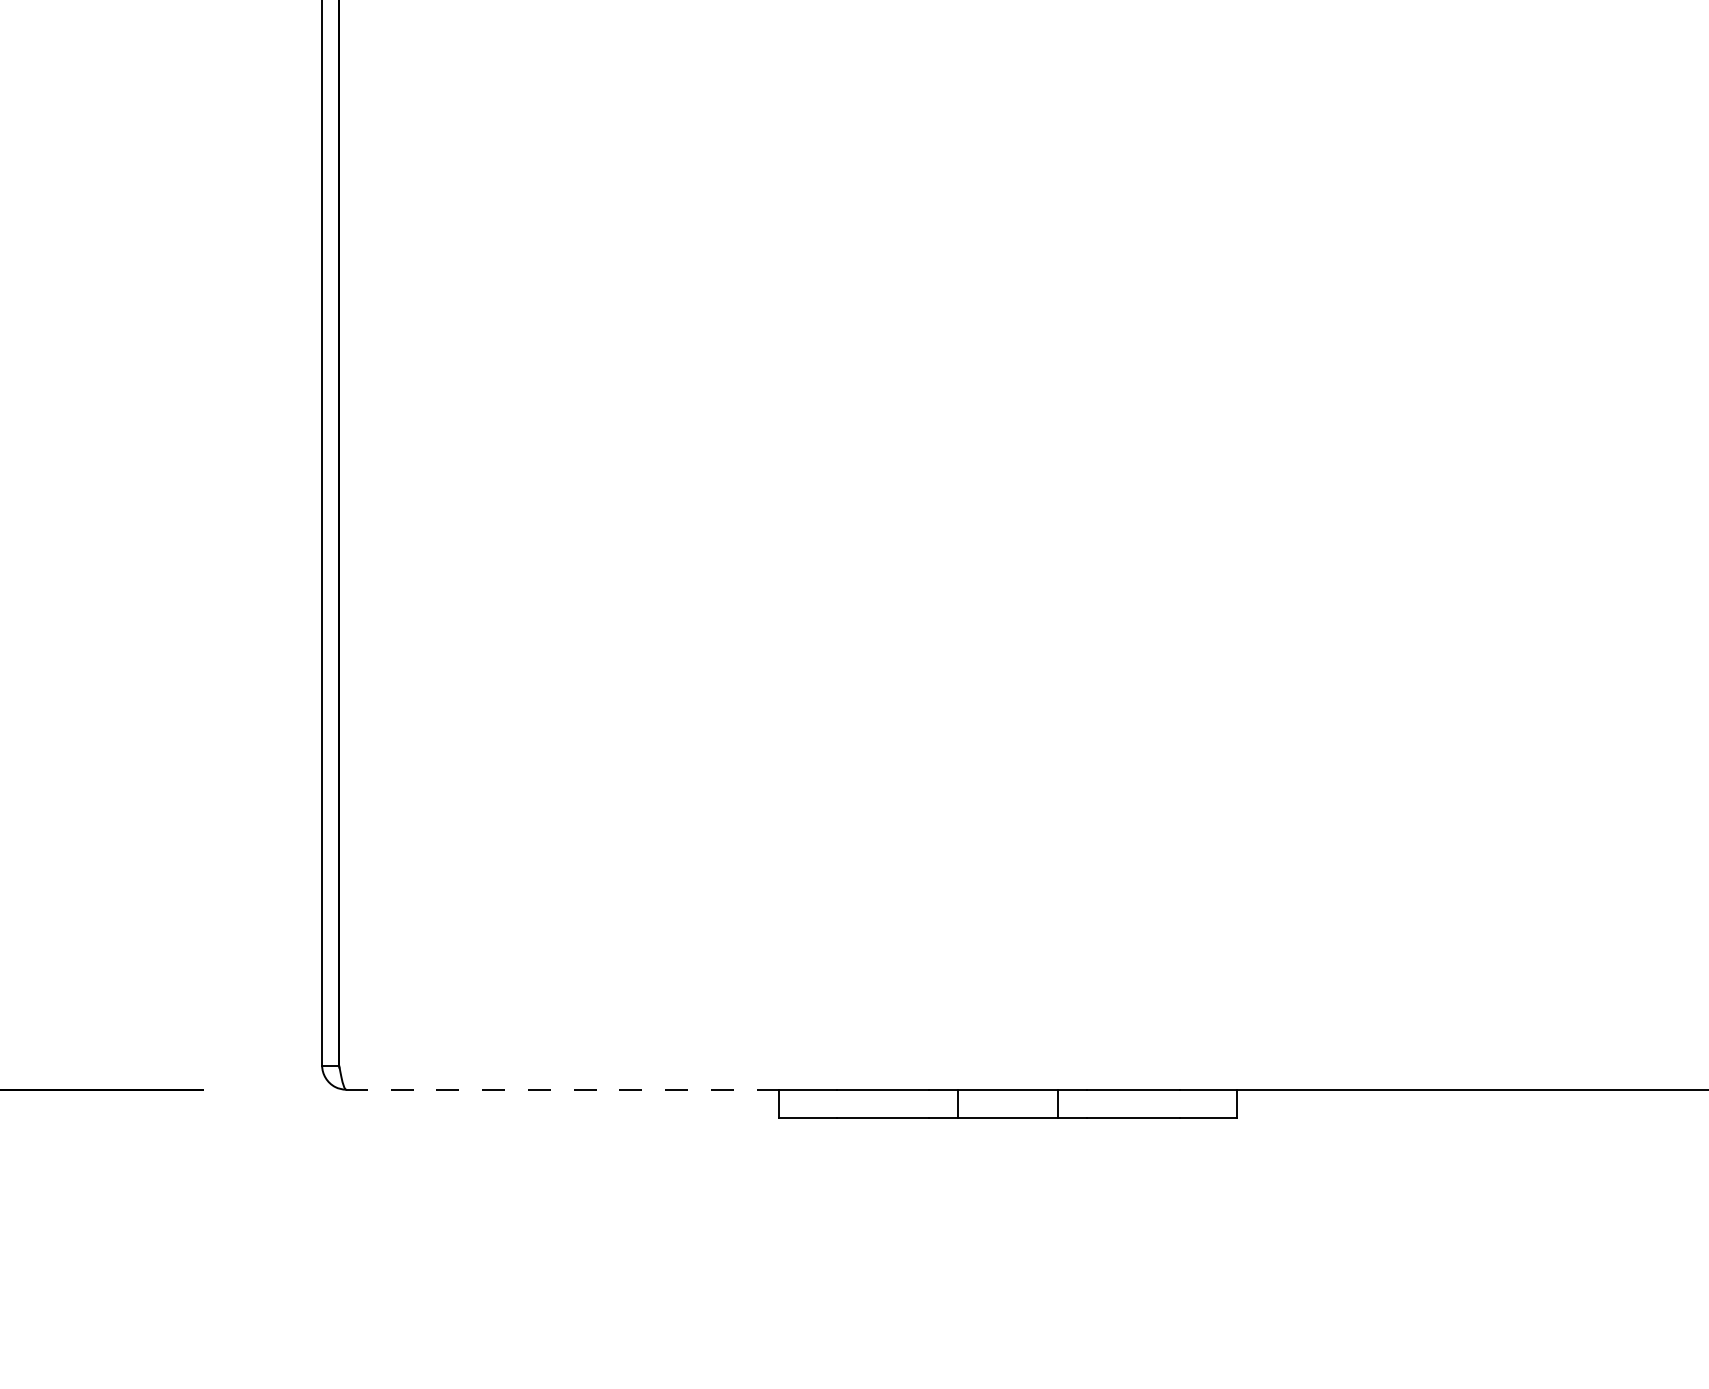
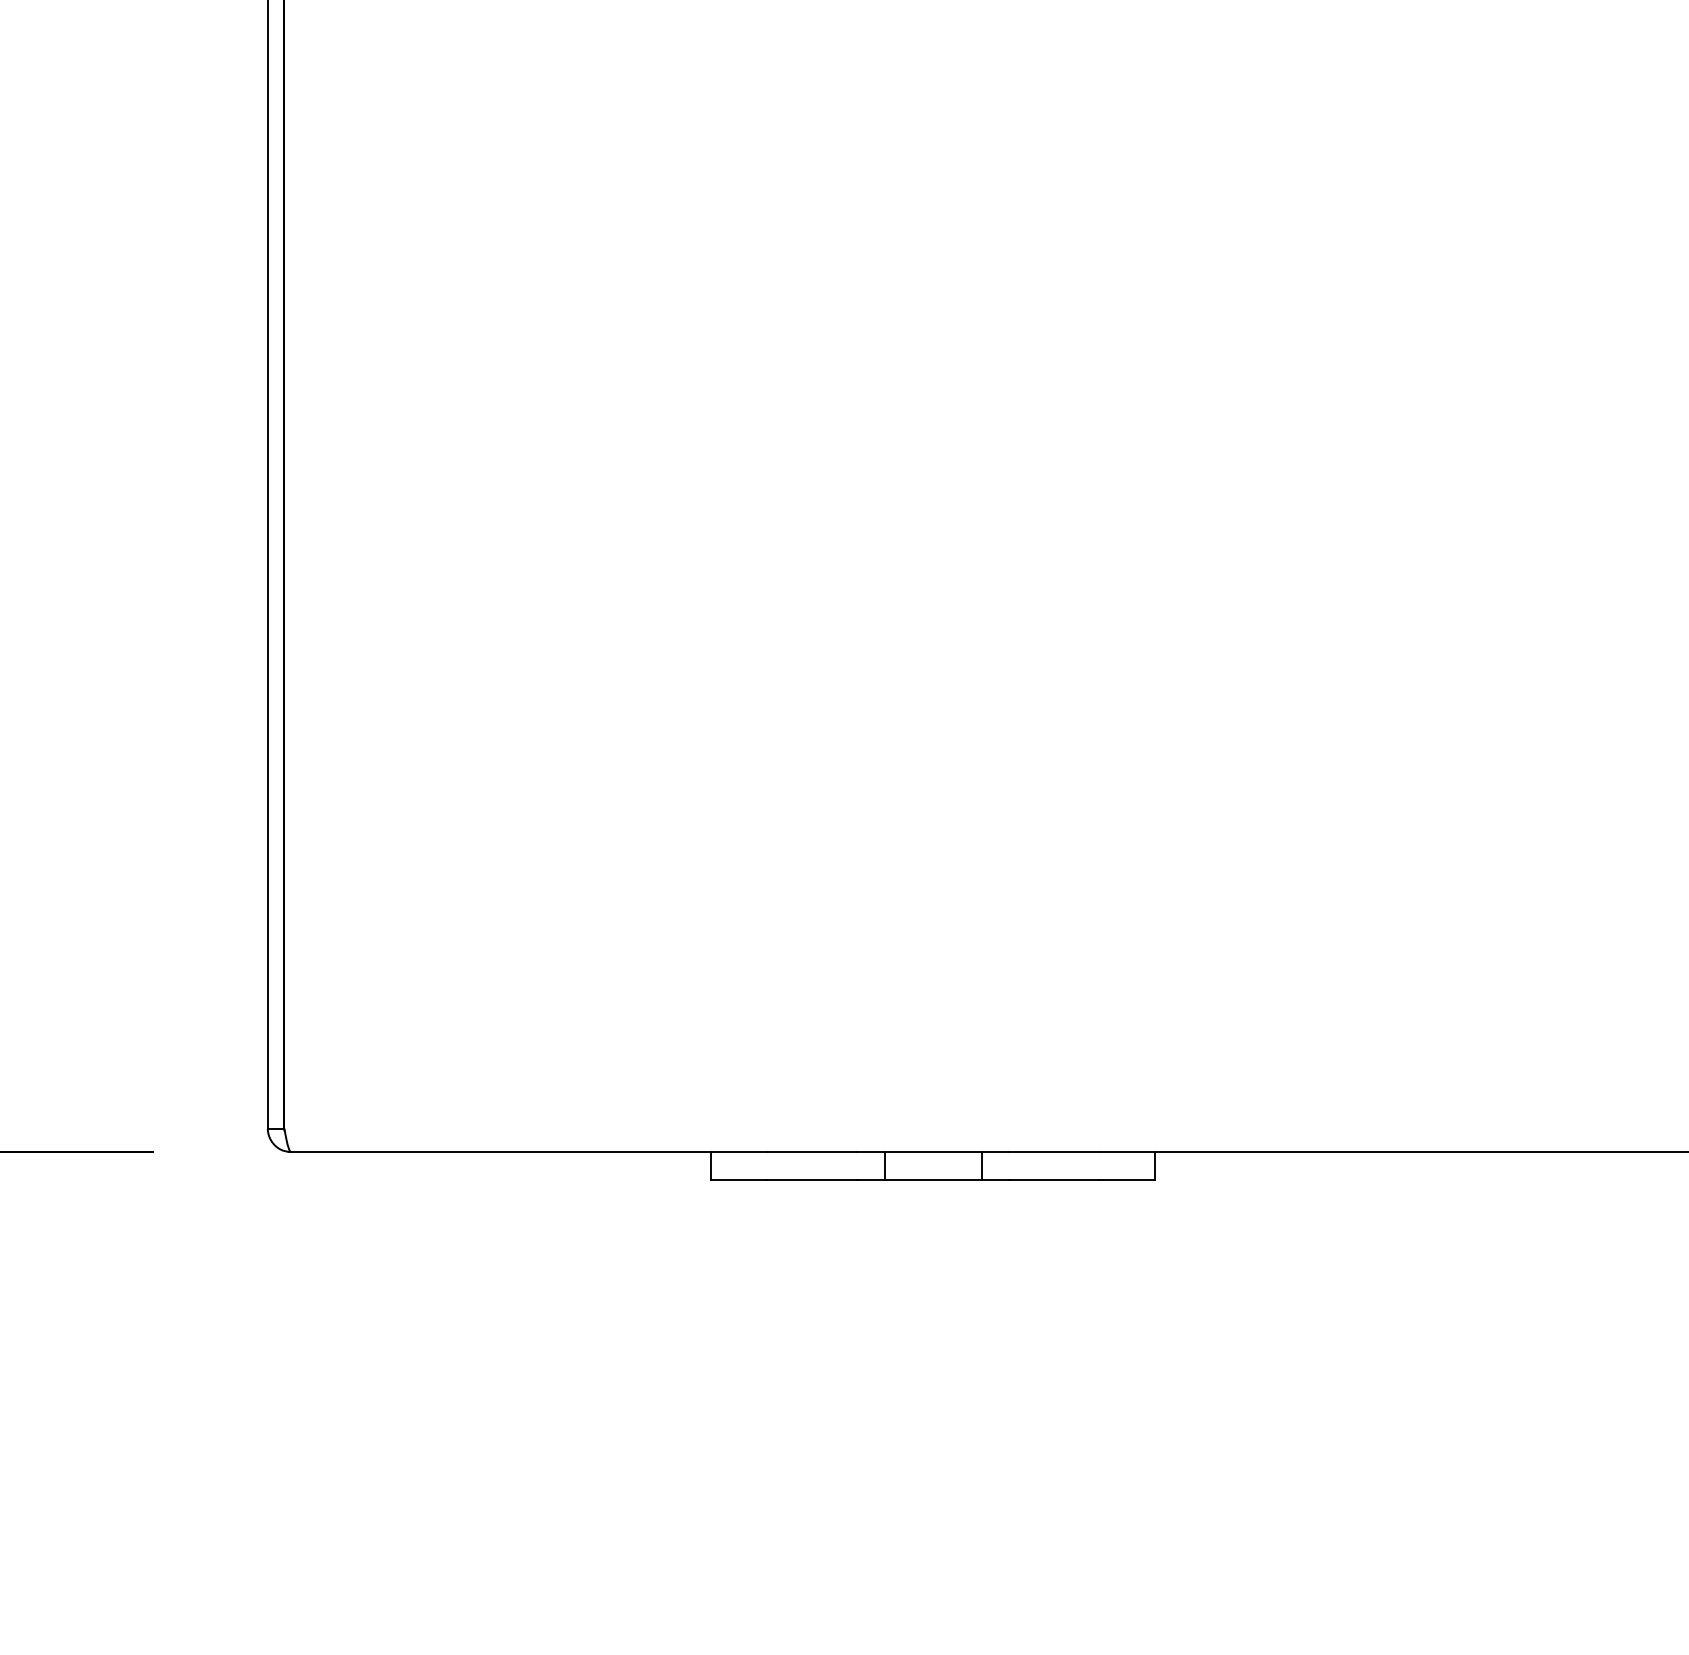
line: (562, 1090) -> (500, 1152), dashed -> solid

